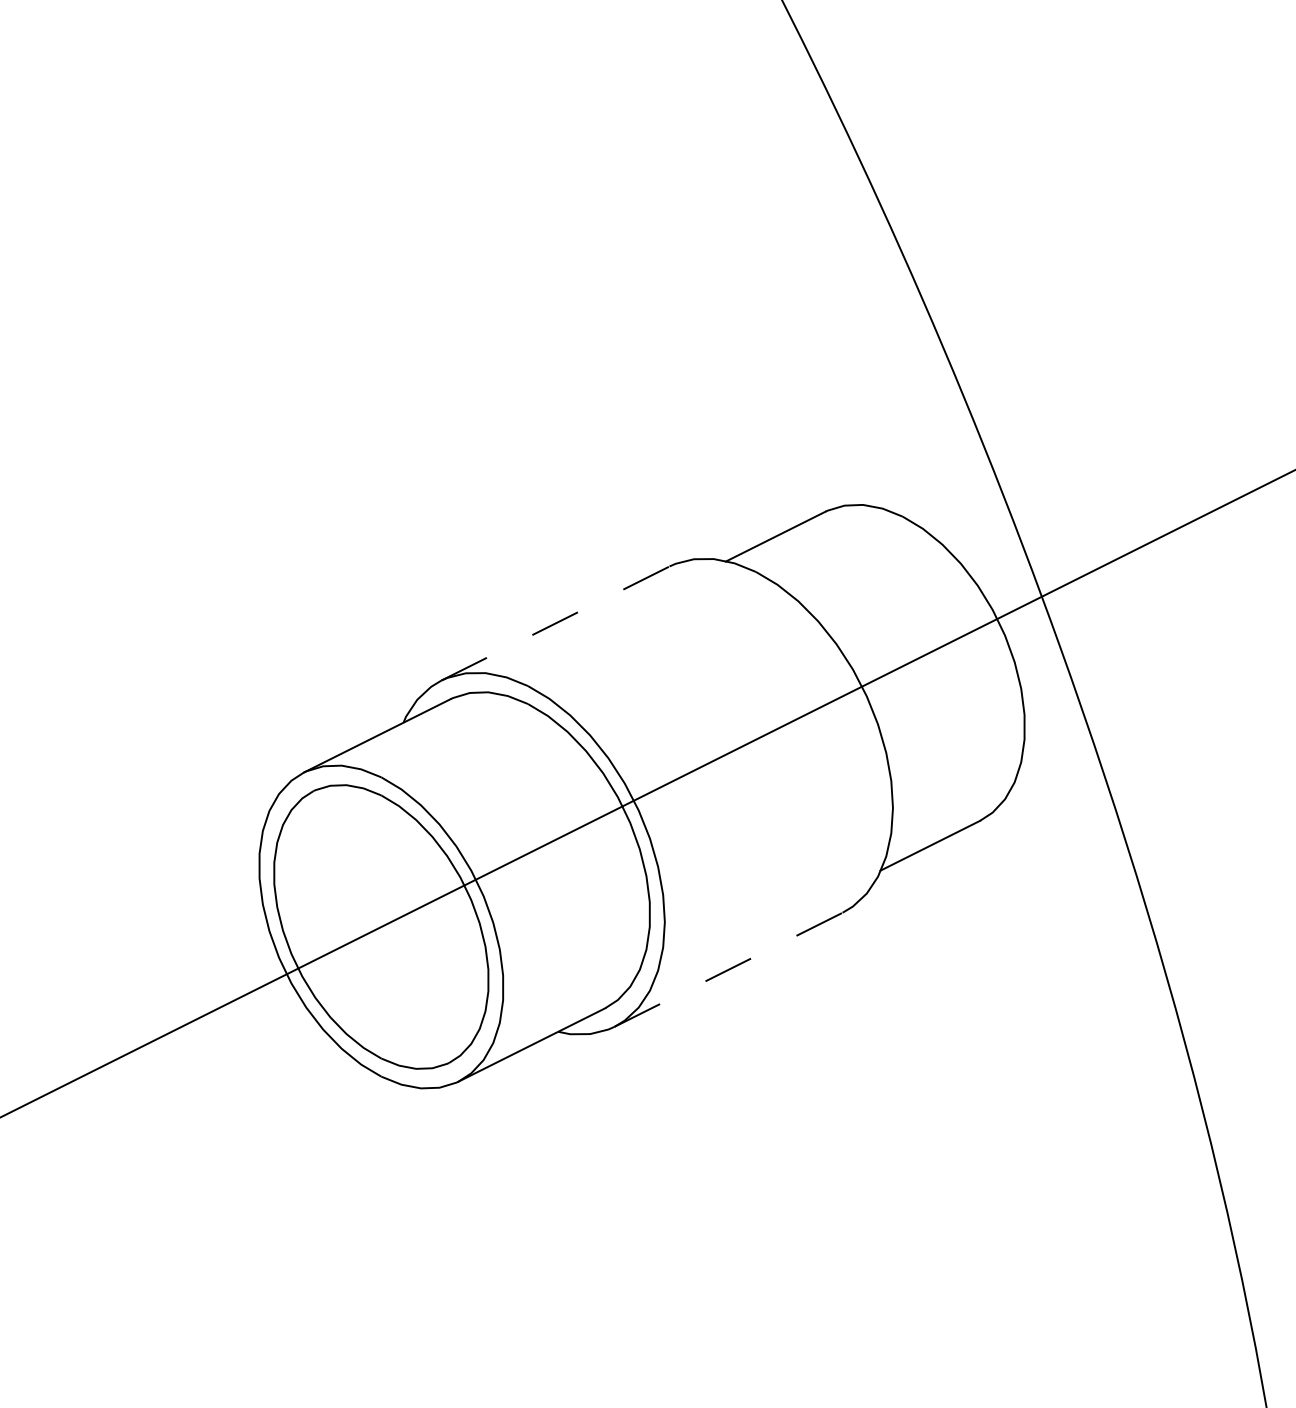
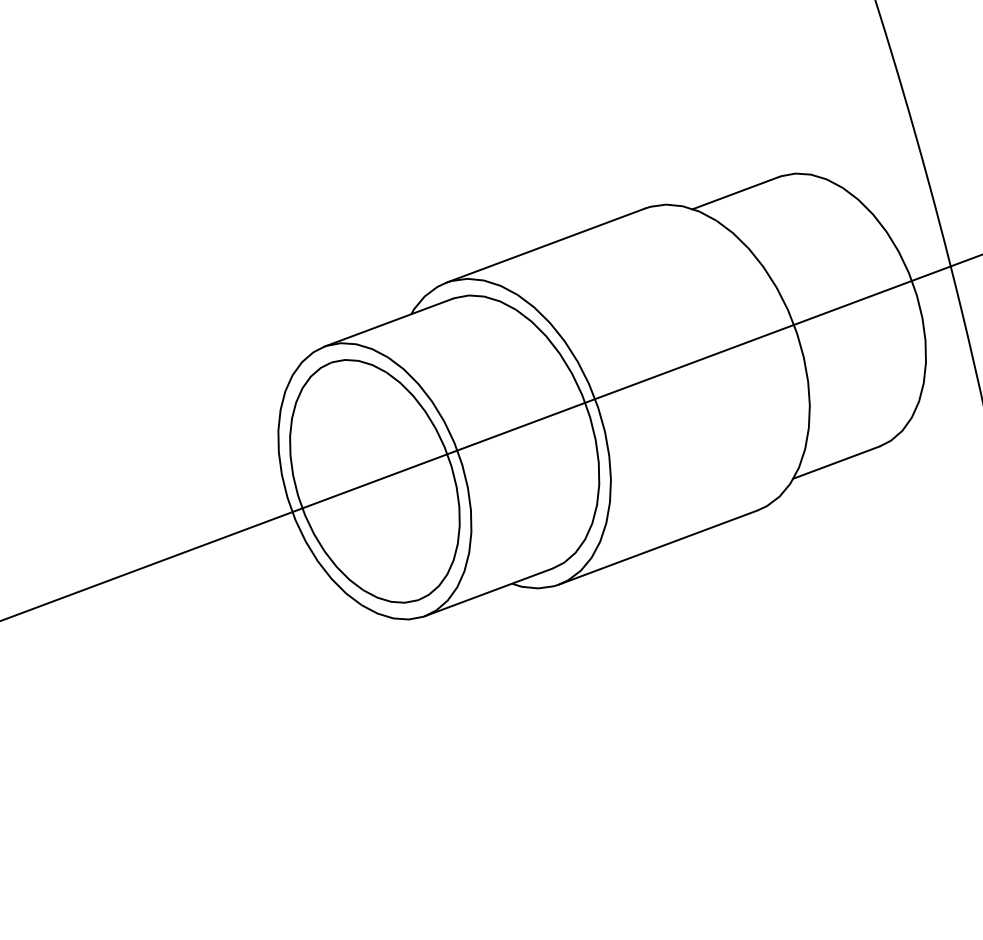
line: (555, 623) -> (545, 245), dashed -> solid
line: (728, 969) -> (658, 547), dashed -> solid

